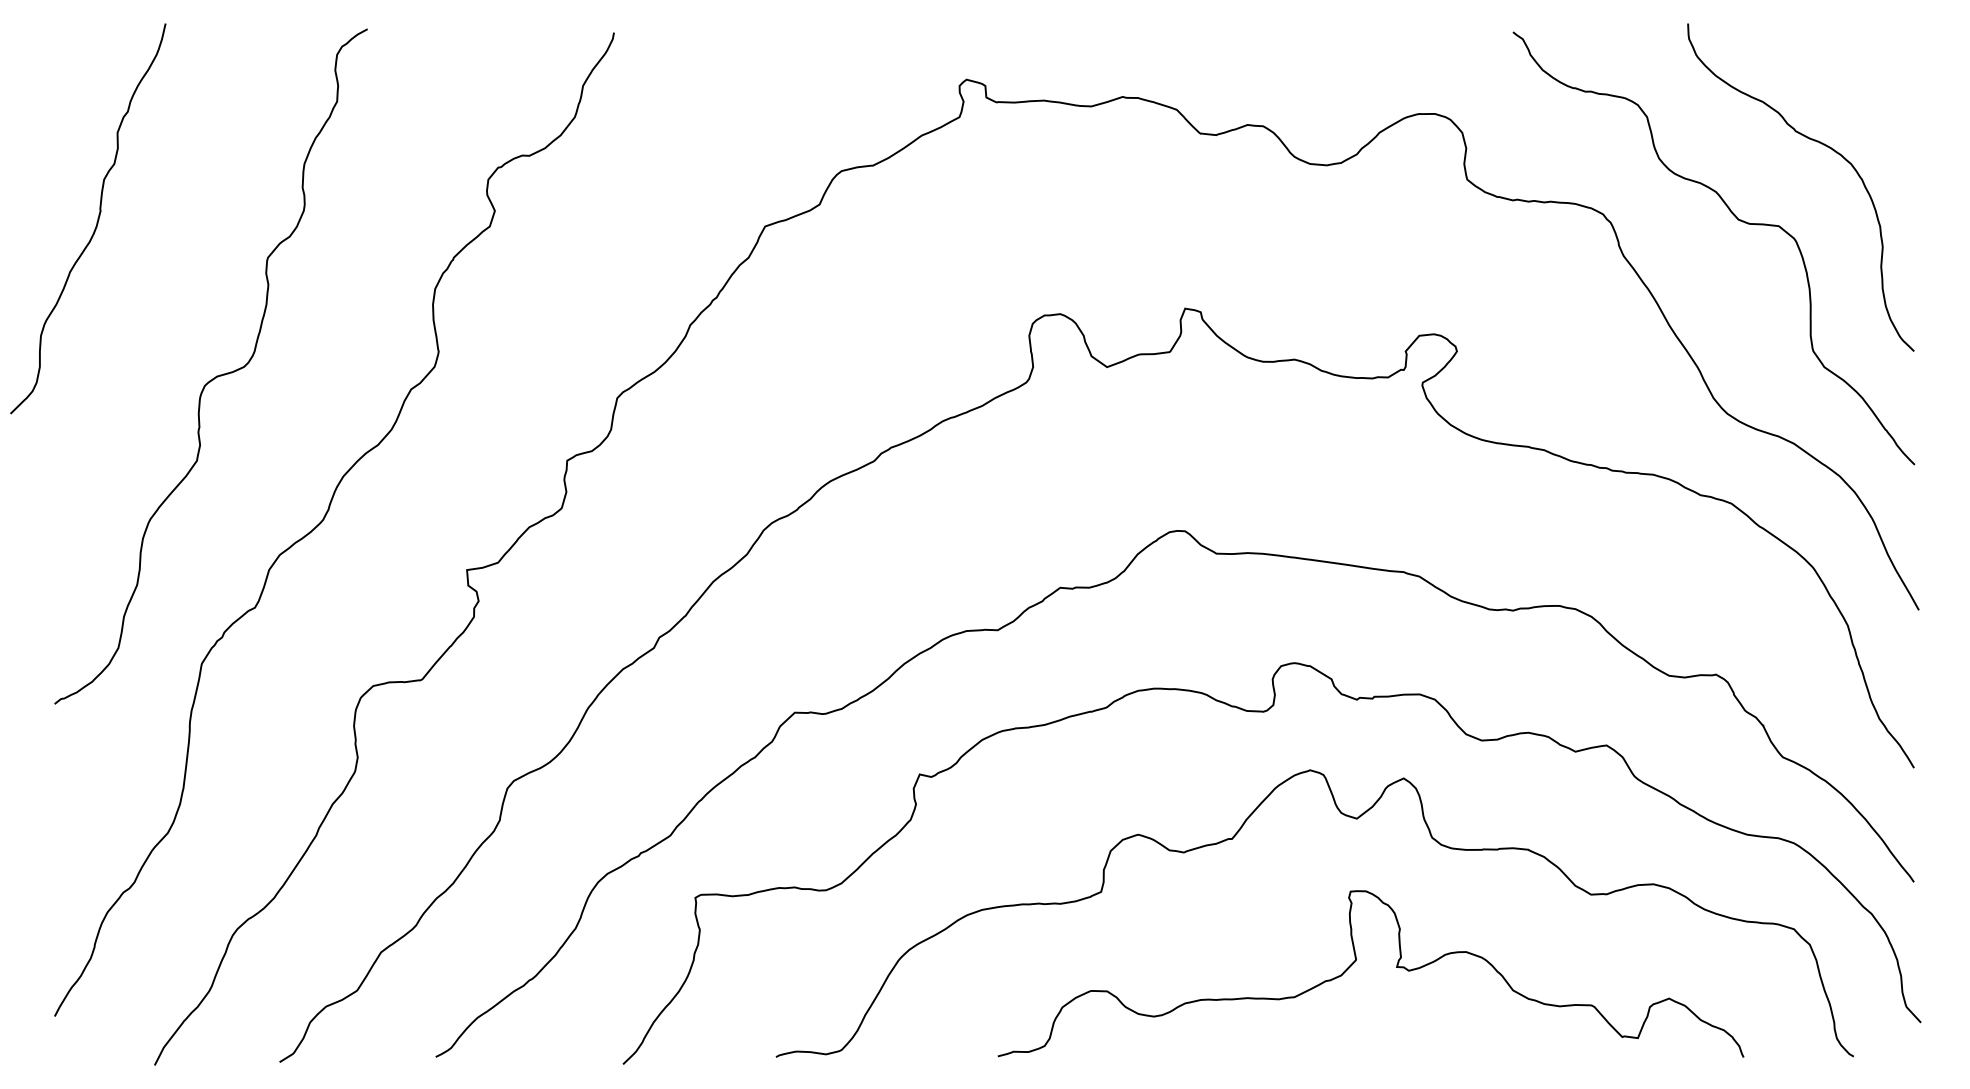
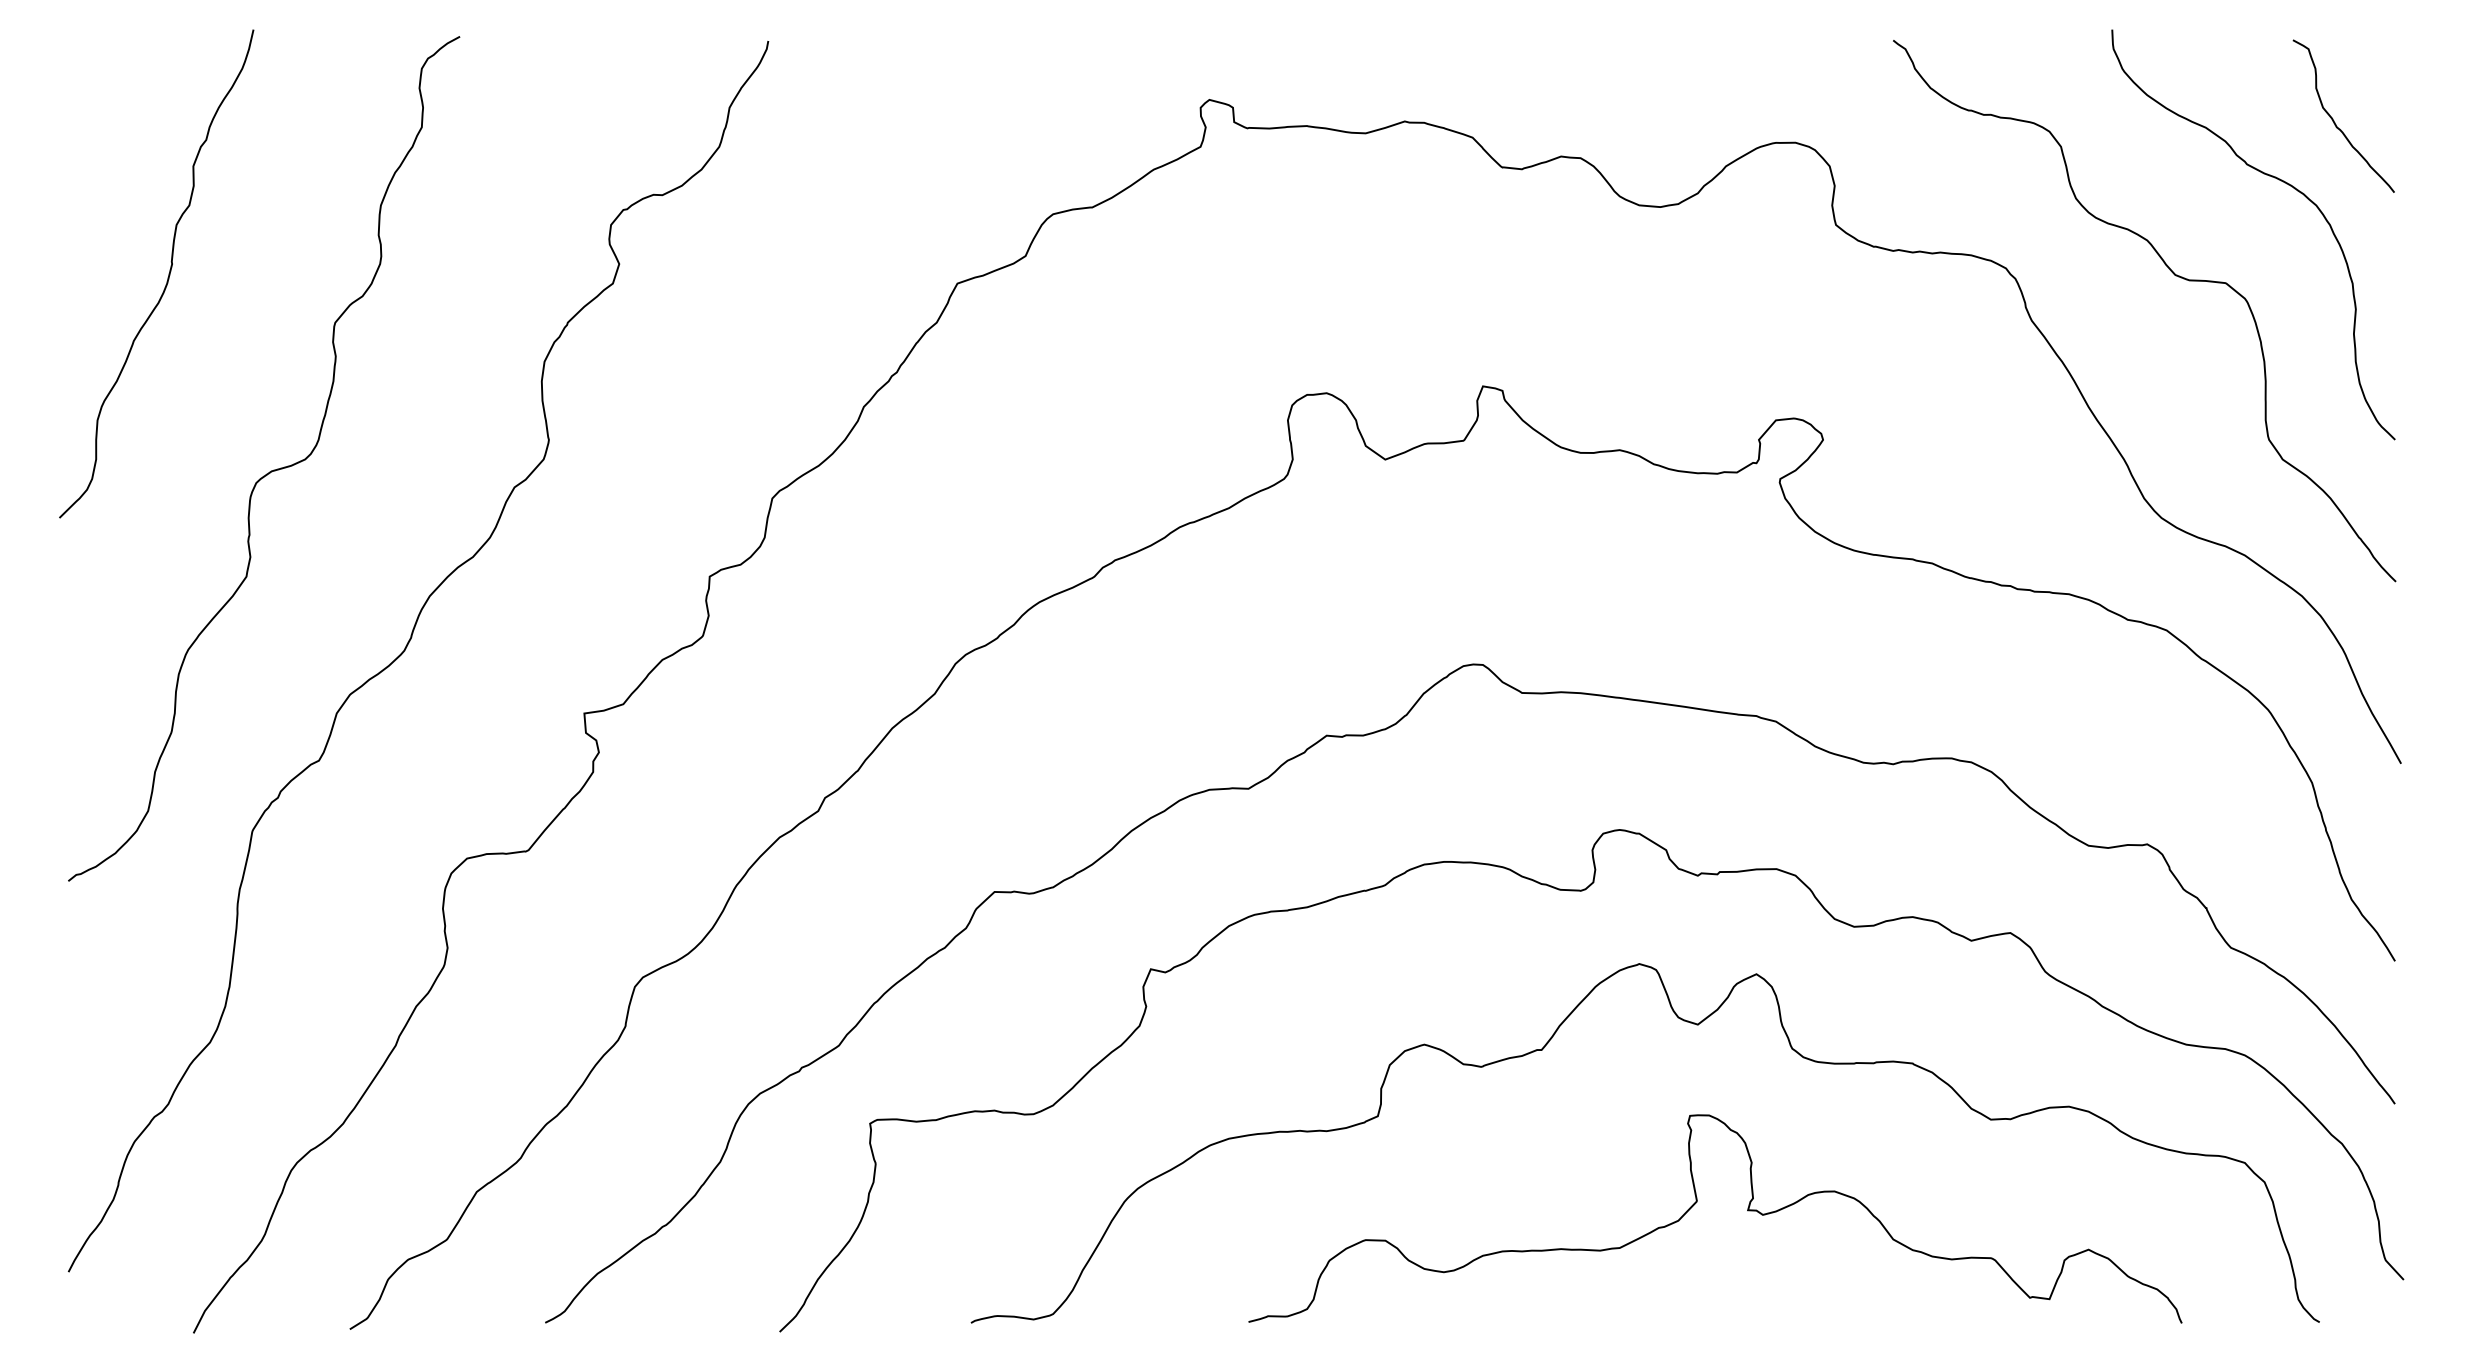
curve: (1865, 95) -> (2334, 119), added
curve: (96, 222) -> (167, 278), moved

